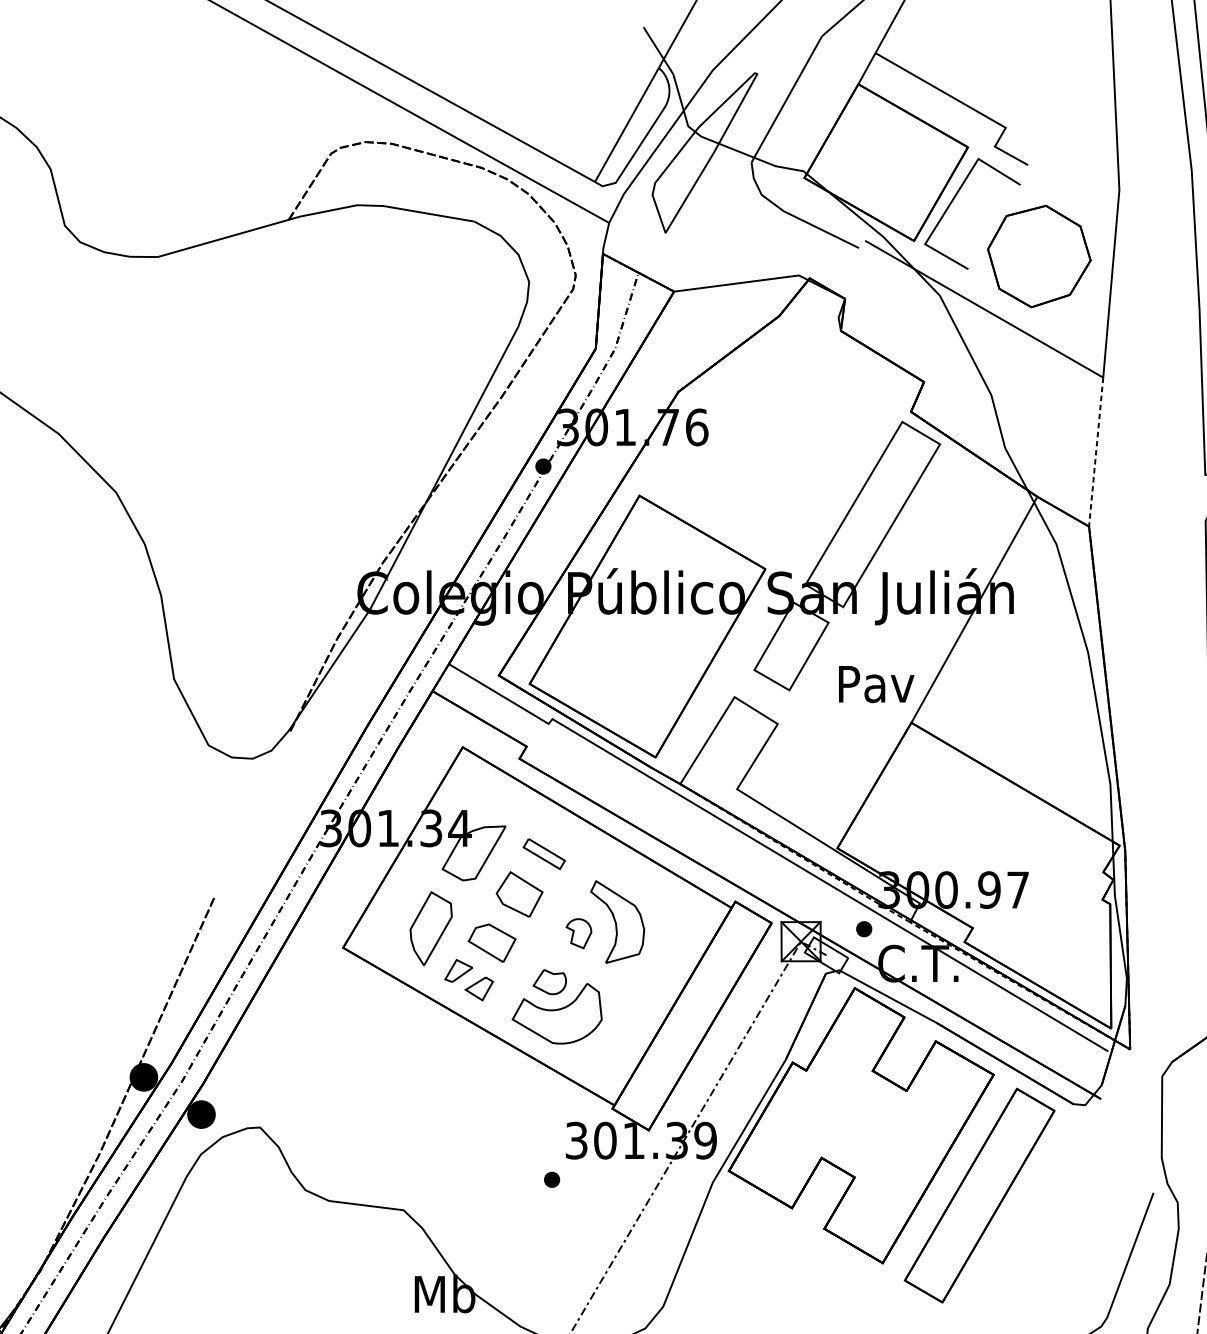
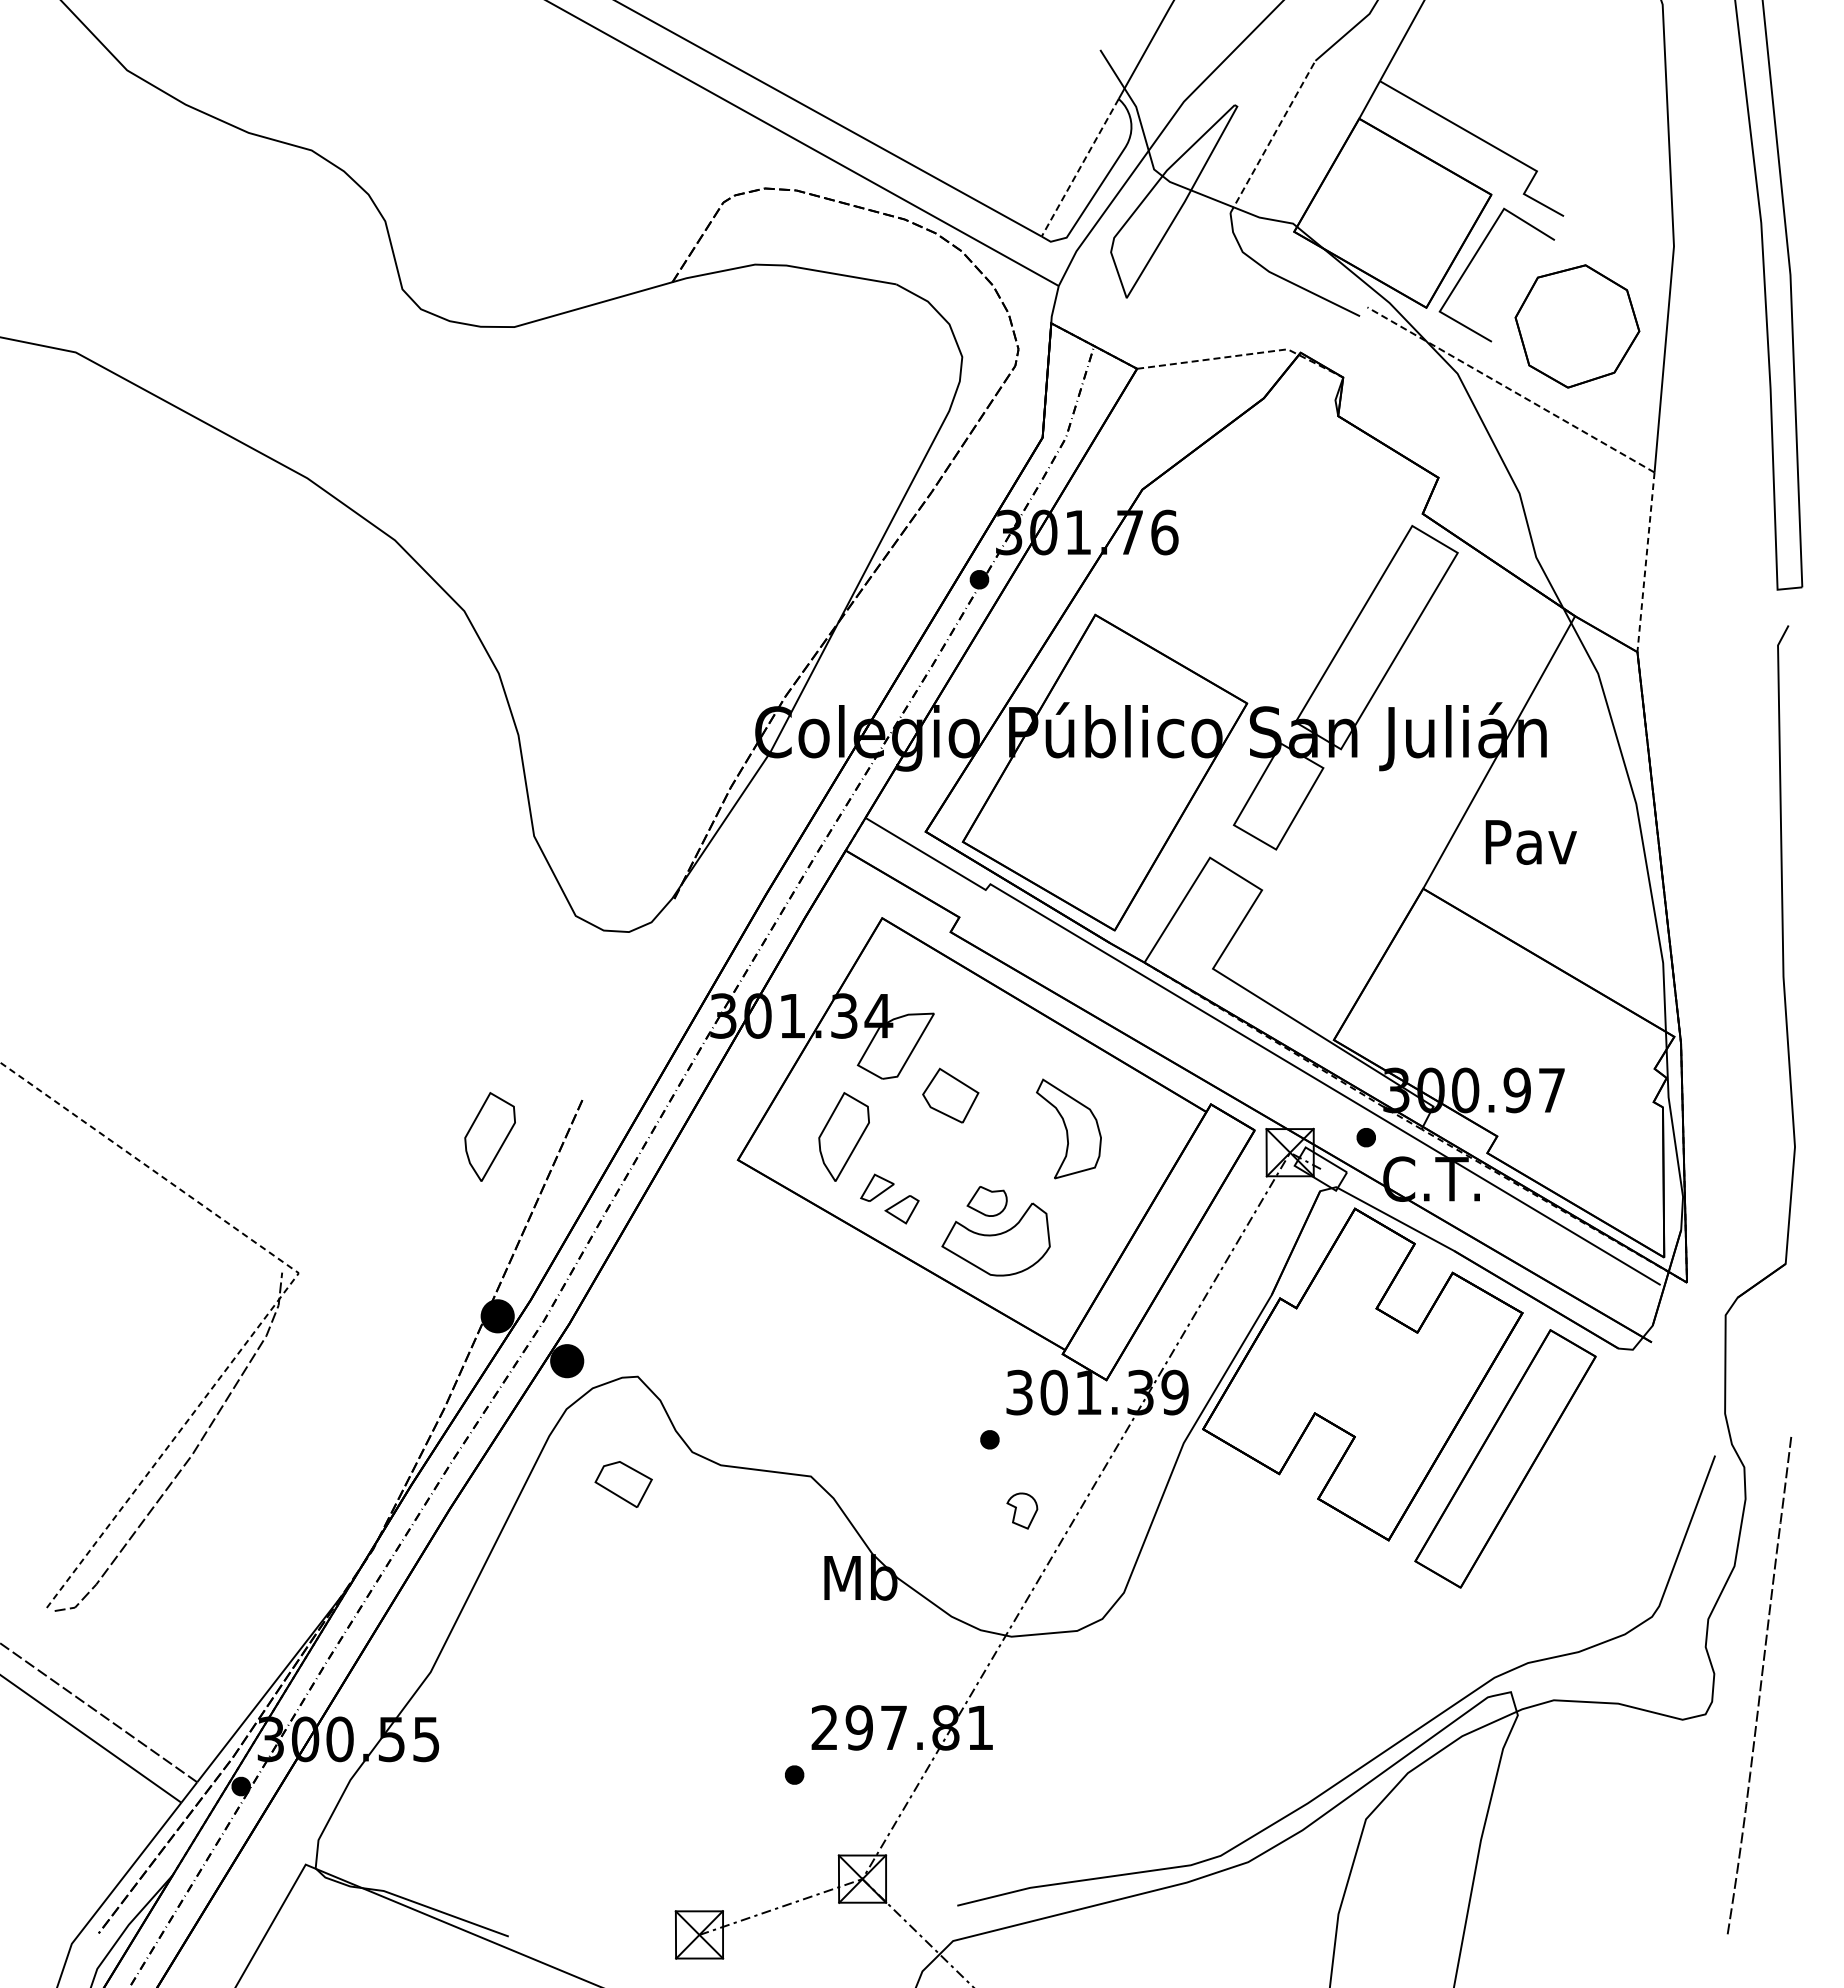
line: (787, 98) -> (1273, 136), solid -> dashed
line: (627, 124) -> (1080, 167), solid -> dashed
line: (763, 279) -> (1244, 354), solid -> dashed
line: (983, 308) -> (1510, 389), solid -> dashed
text: (875, 684) -> (1530, 842), moved
part: (544, 854) -> (980, 1047), removed
part: (137, 928) -> (489, 1136), added
part: (579, 933) -> (1022, 1510), moved
part: (492, 943) -> (623, 1484), moved

